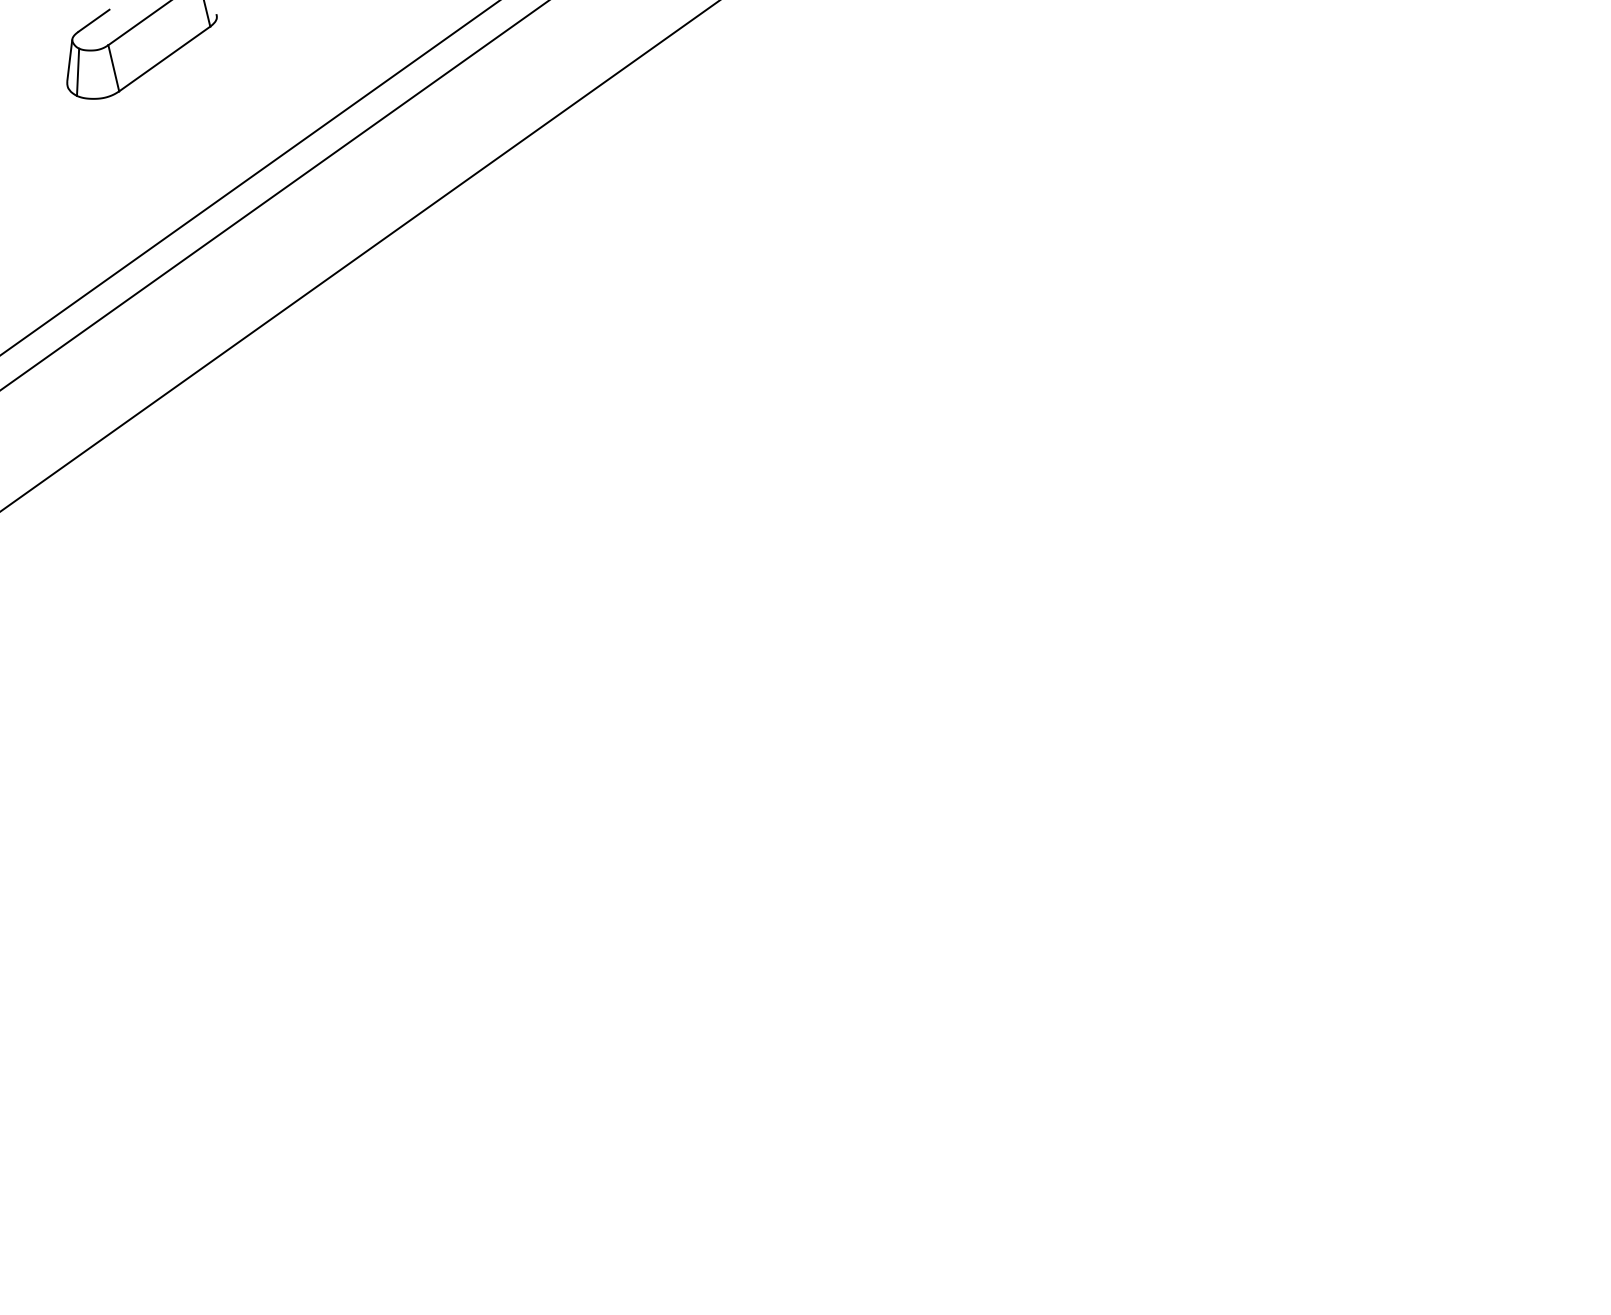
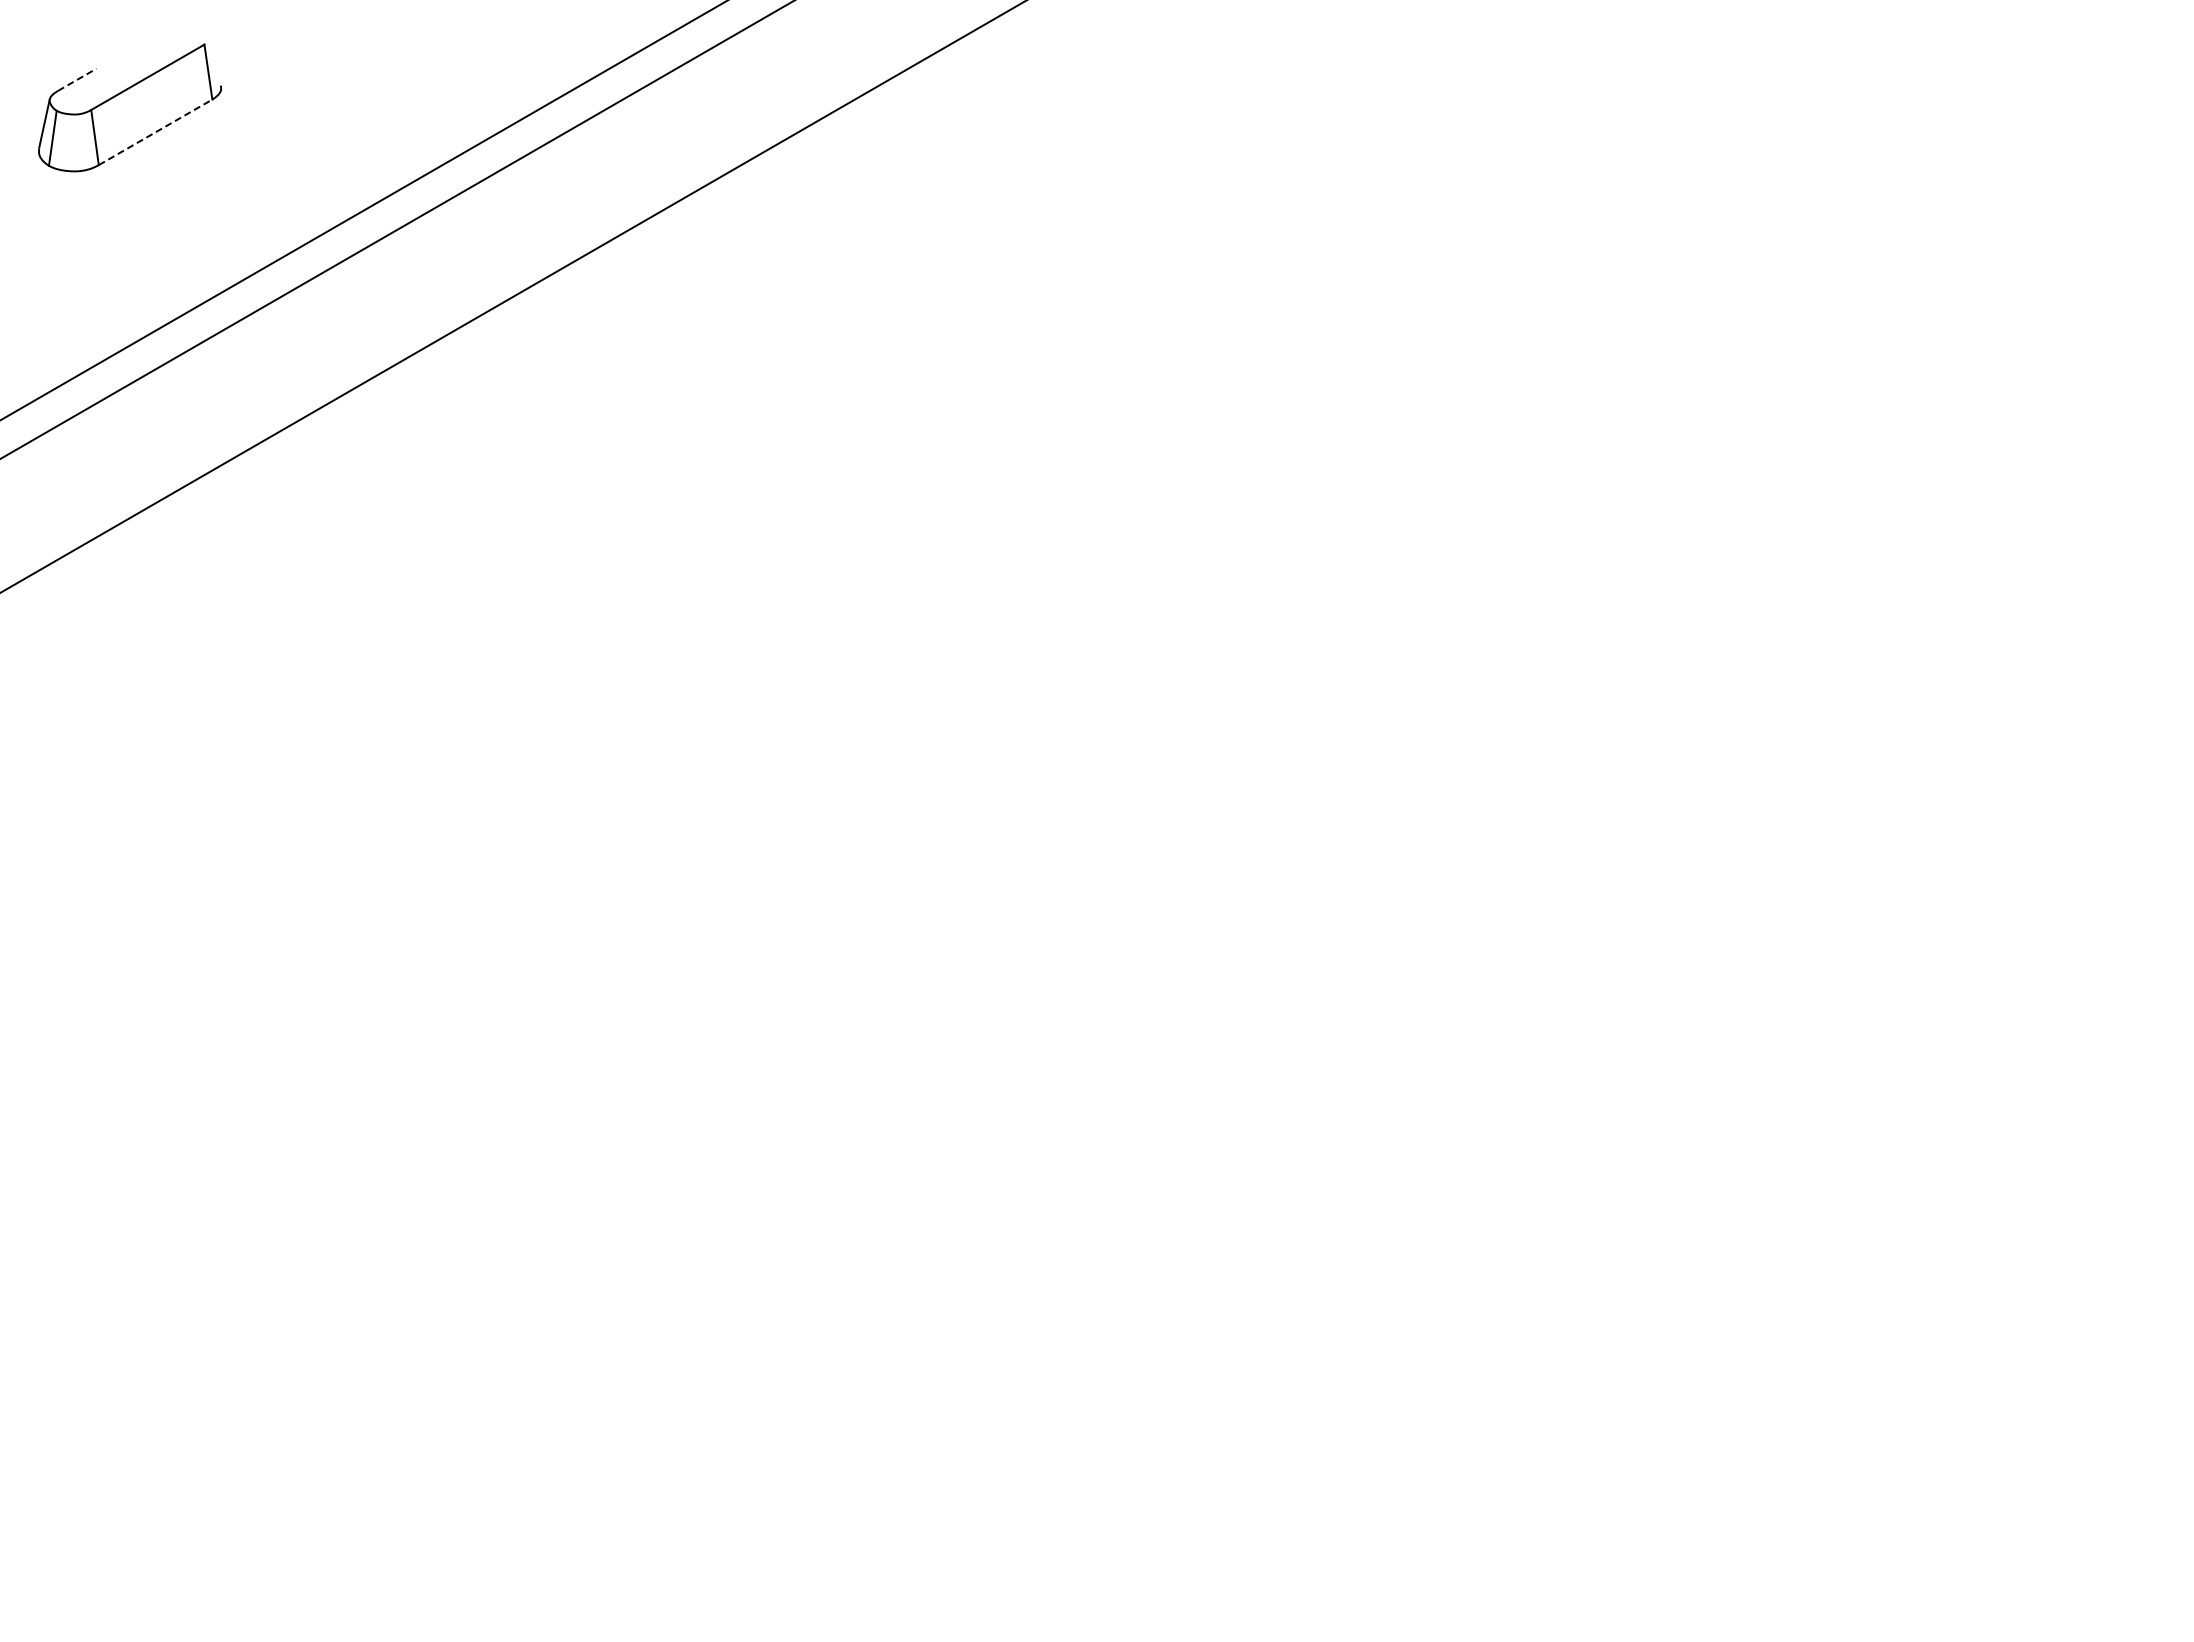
line: (94, 20) -> (77, 79), solid -> dashed
line: (164, 59) -> (155, 132), solid -> dashed

